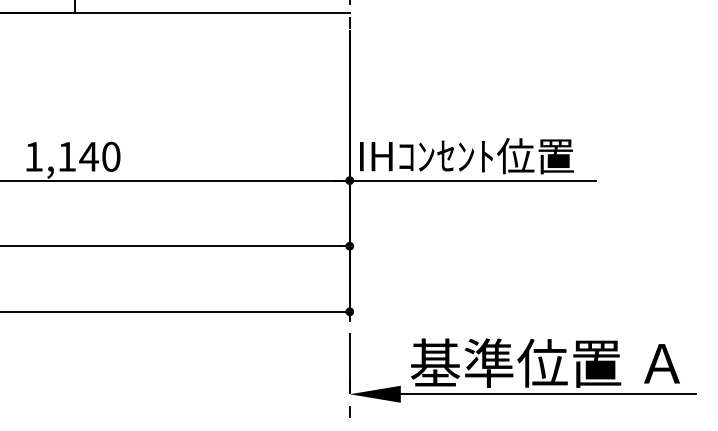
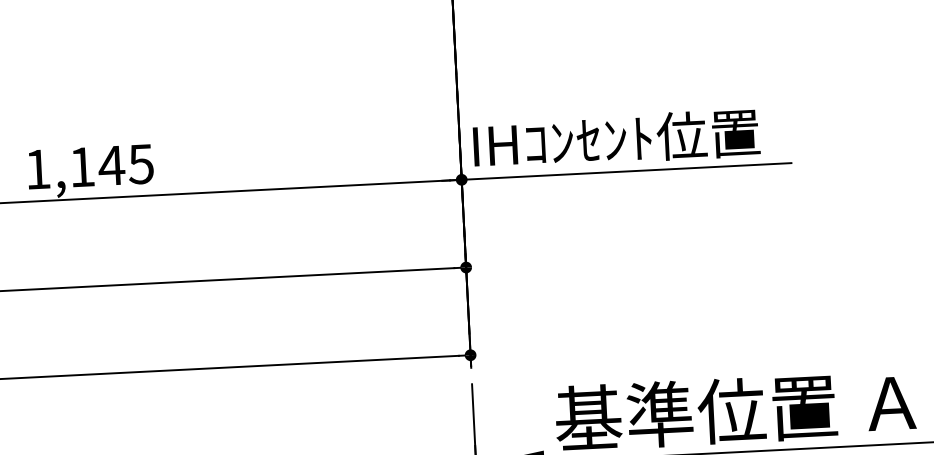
text: (110, 156) -> (140, 163), 1,140 -> 1,145

